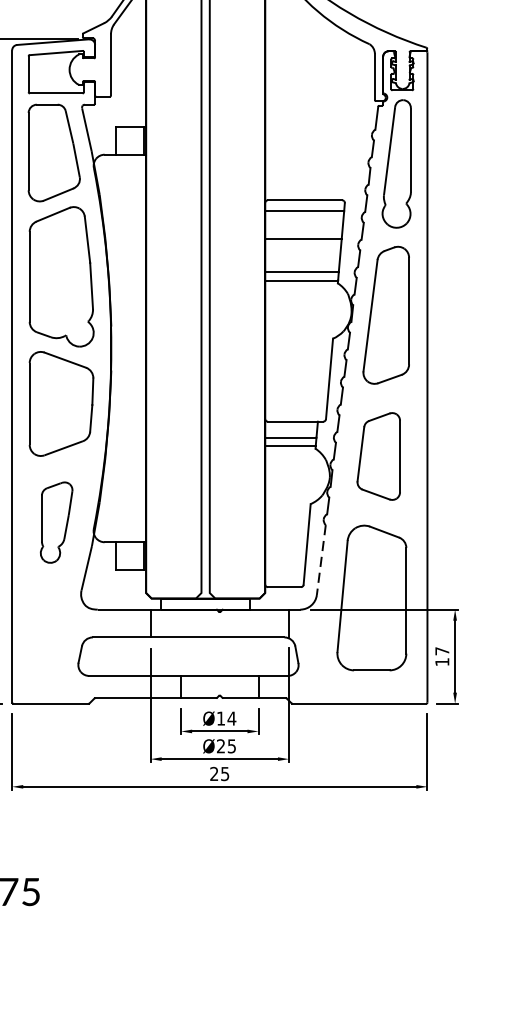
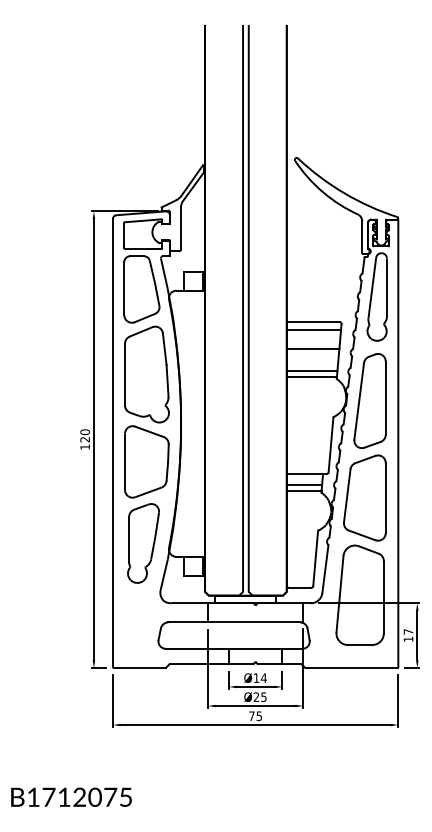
part: (378, 455) -> (364, 497), size x1.43
part: (56, 522) -> (143, 543), size x1.43
line: (321, 560) -> (325, 569), dashed -> solid
text: (213, 772) -> (251, 715), 25 -> 75

